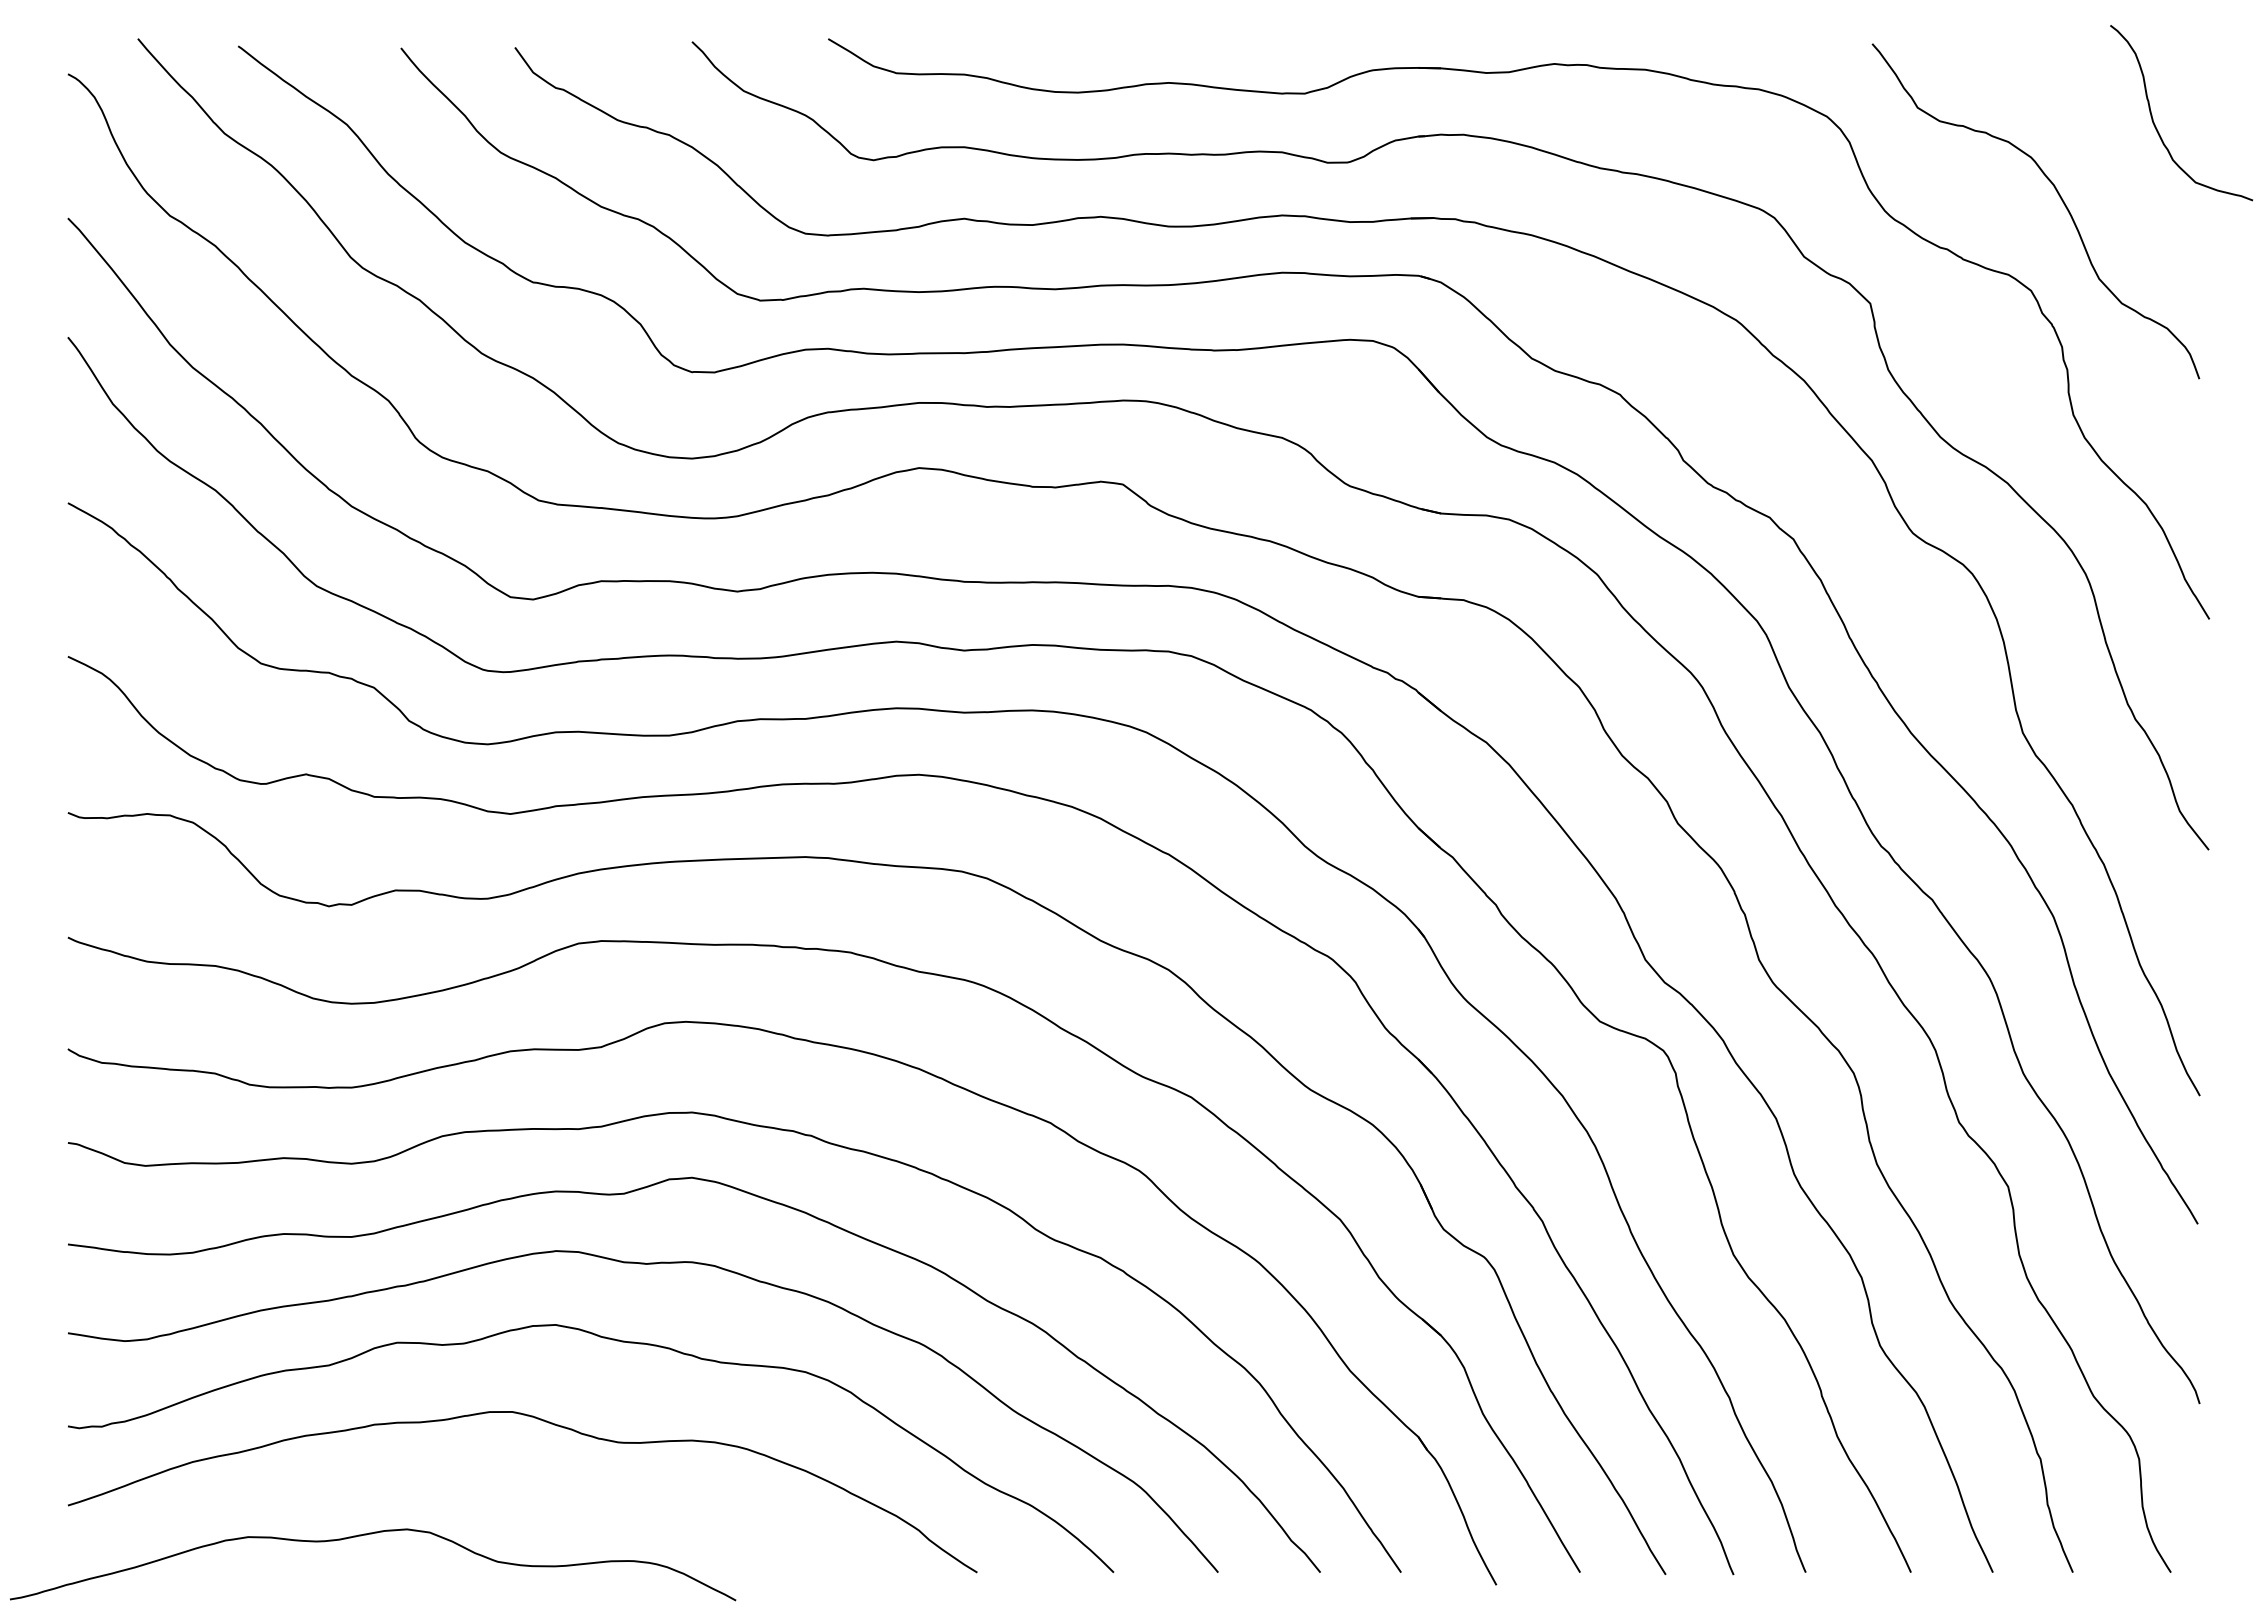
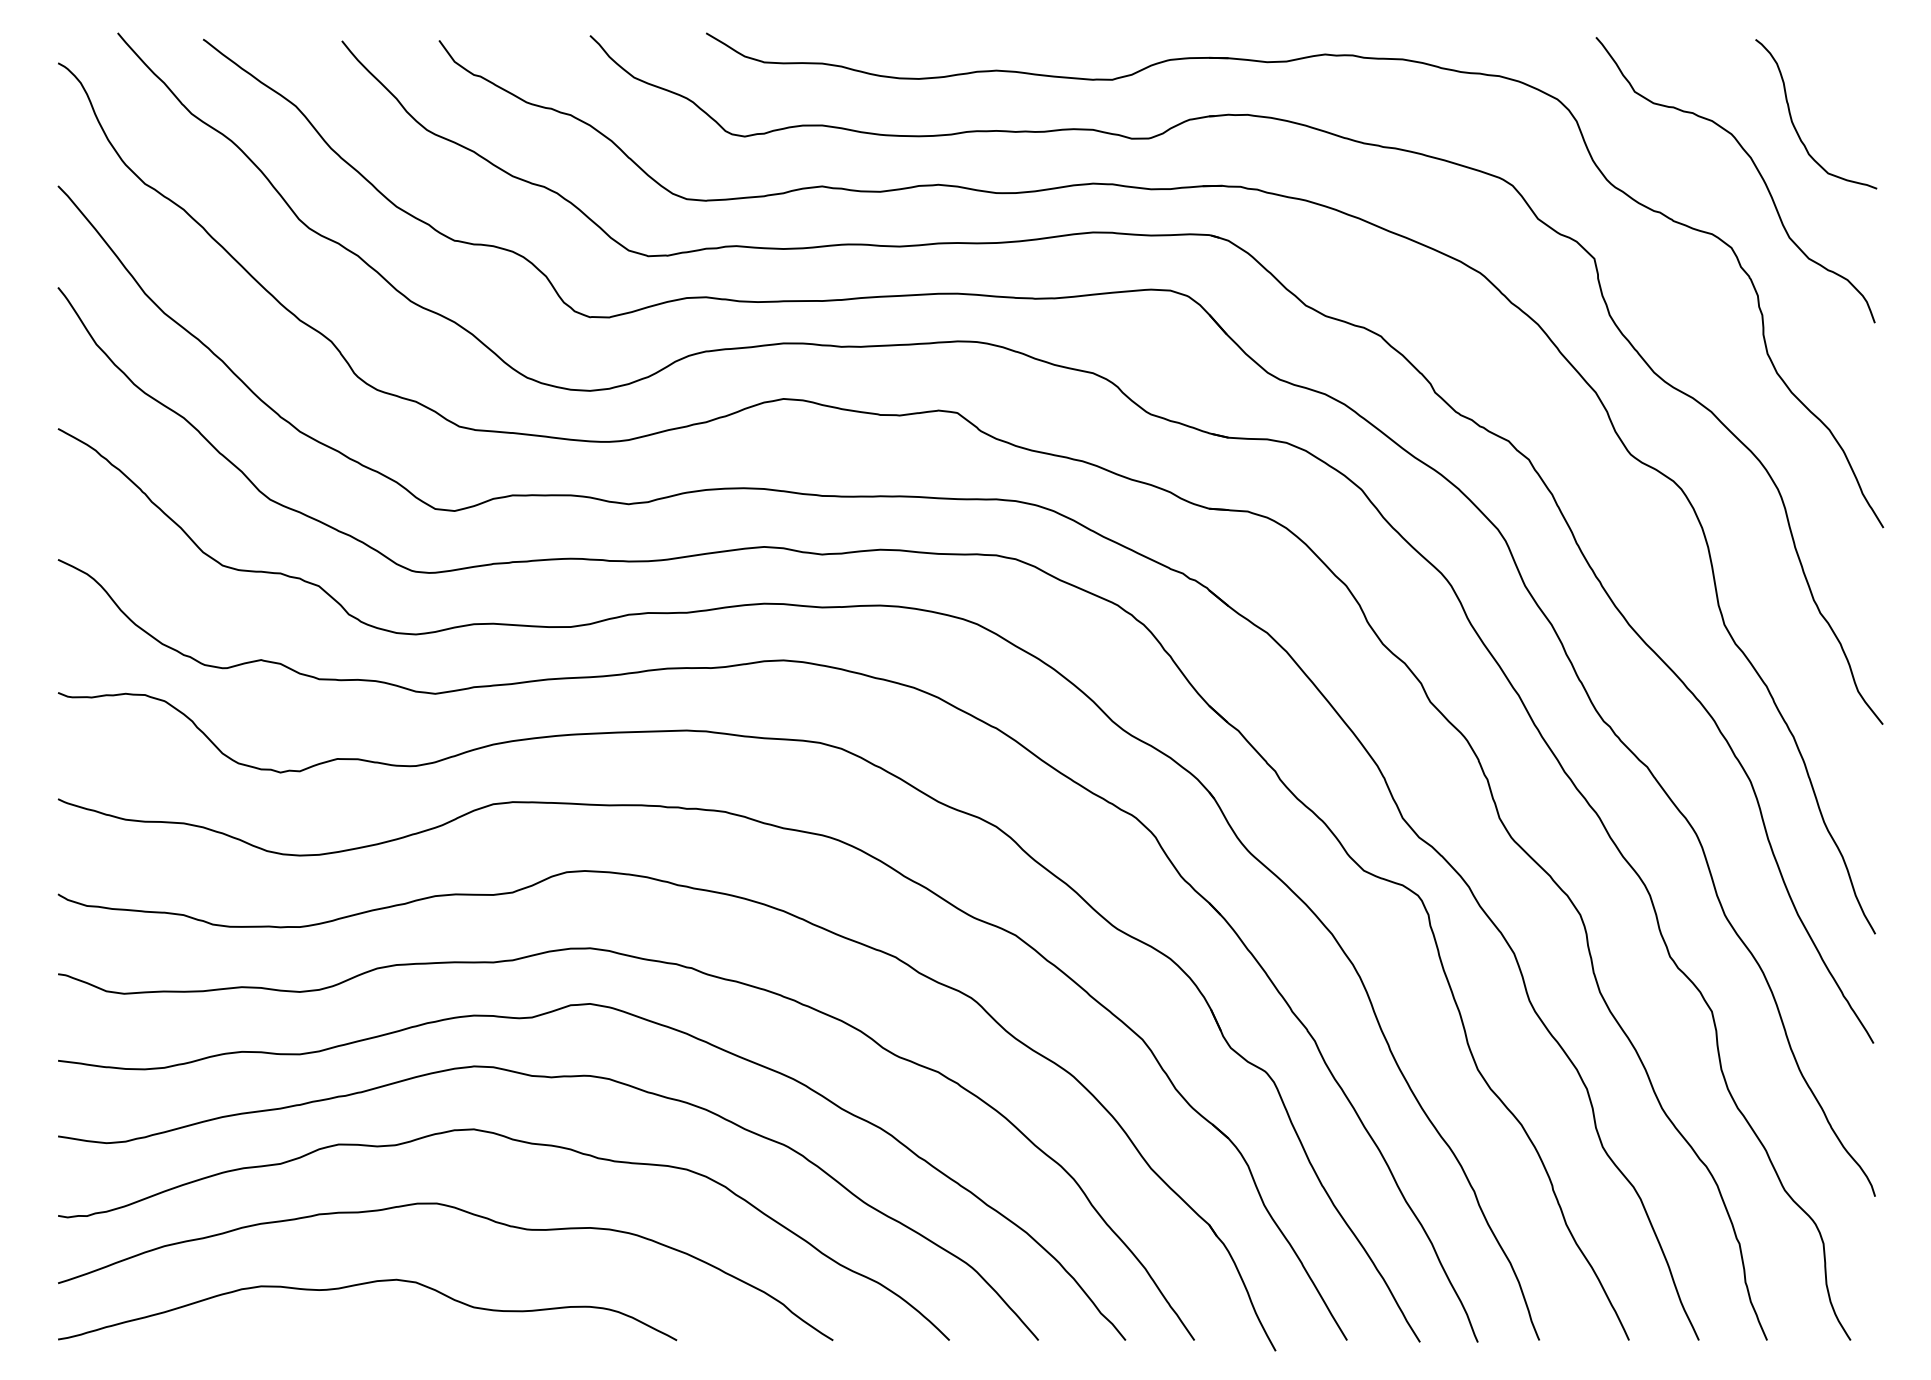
curve: (2156, 126) -> (1794, 125), moved
curve: (366, 1535) -> (362, 1284), moved

